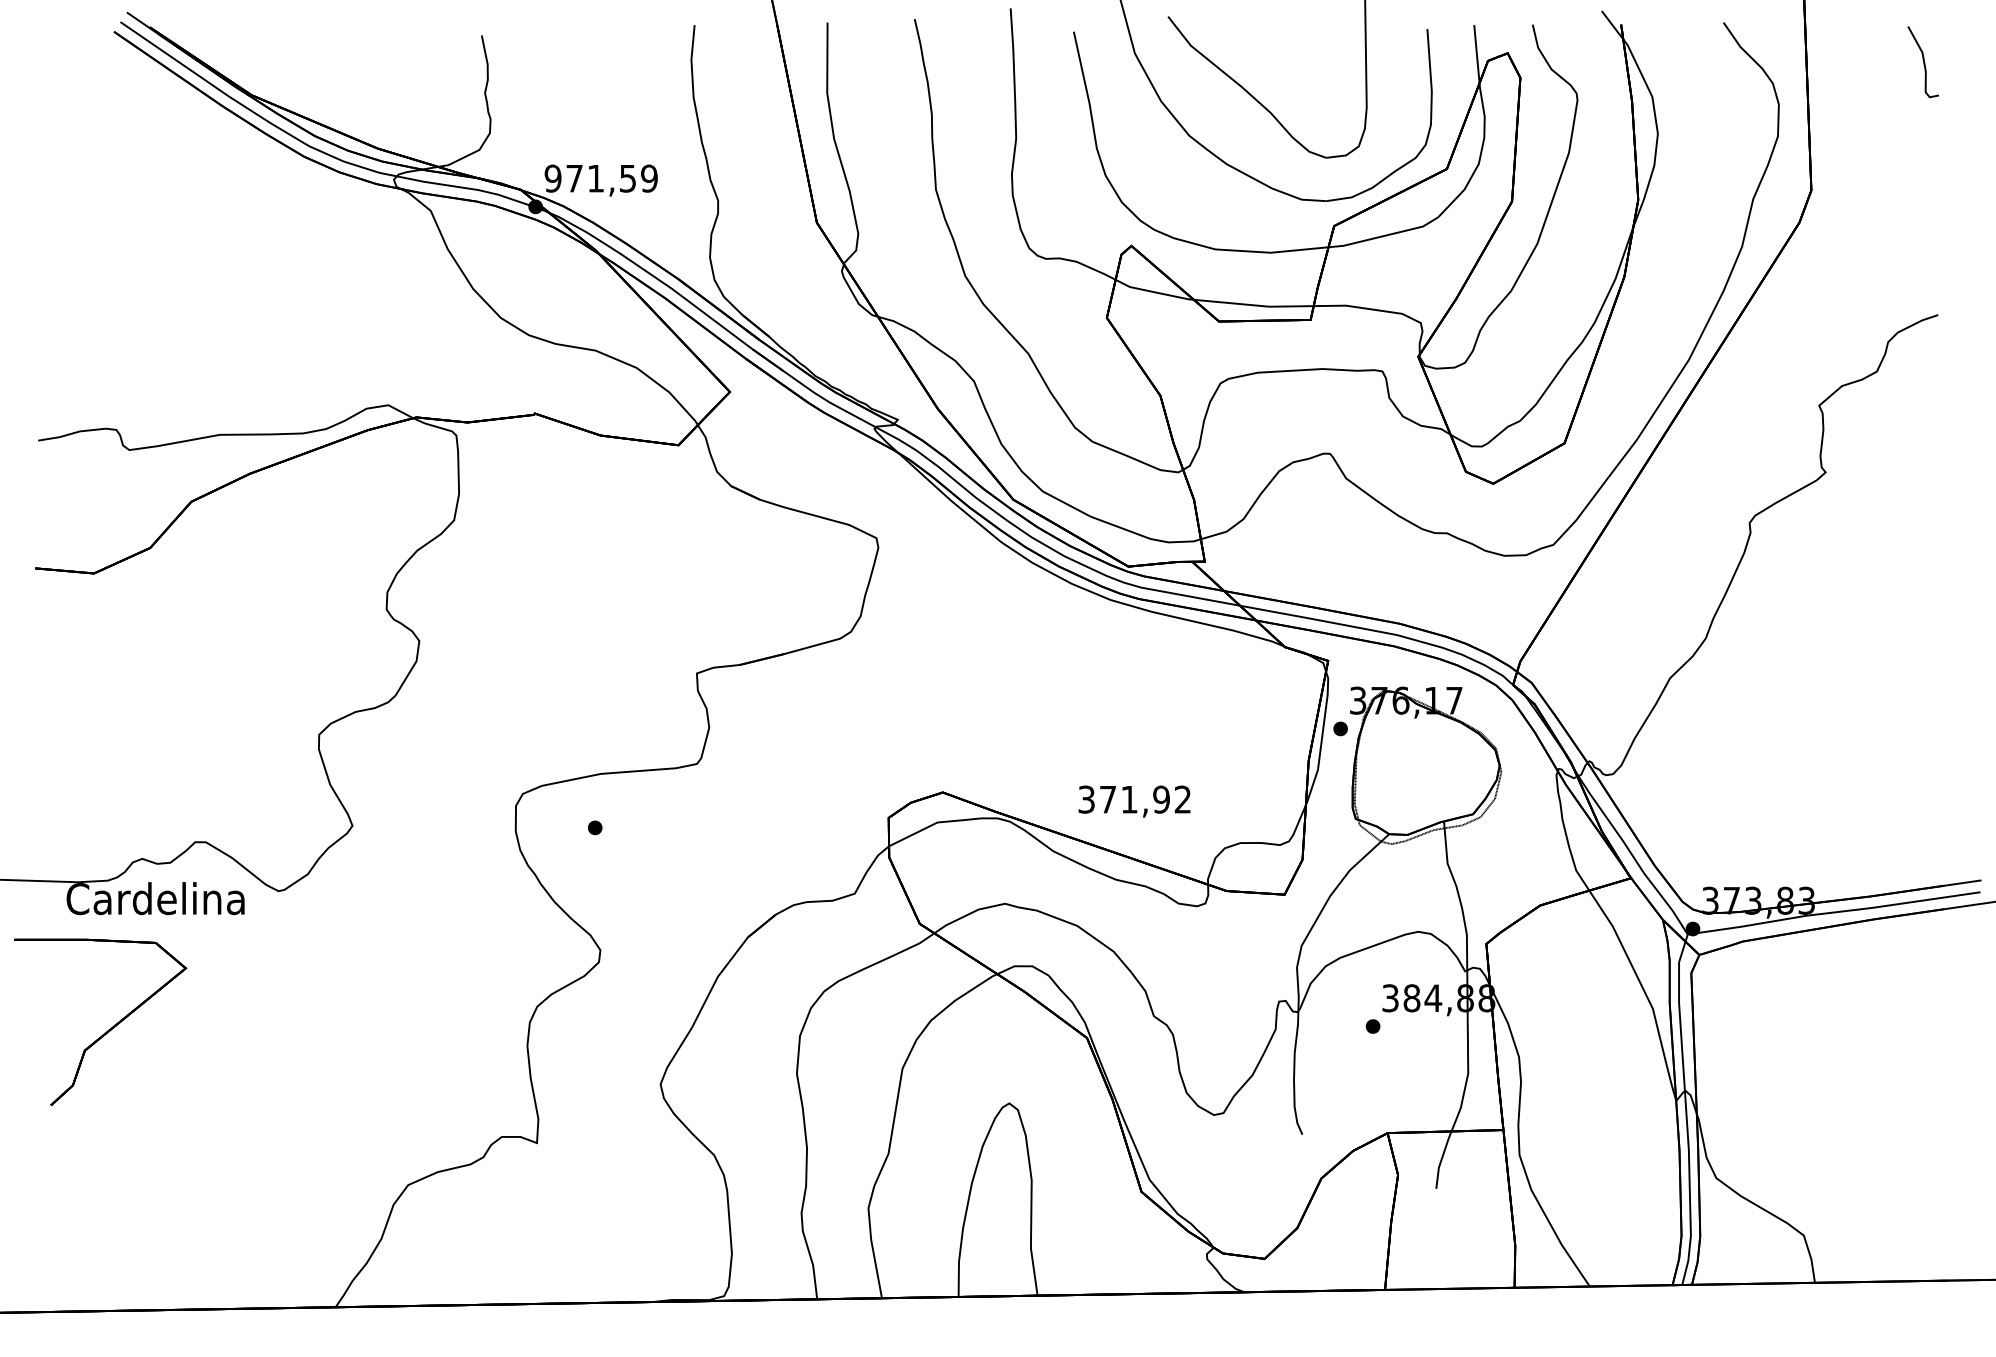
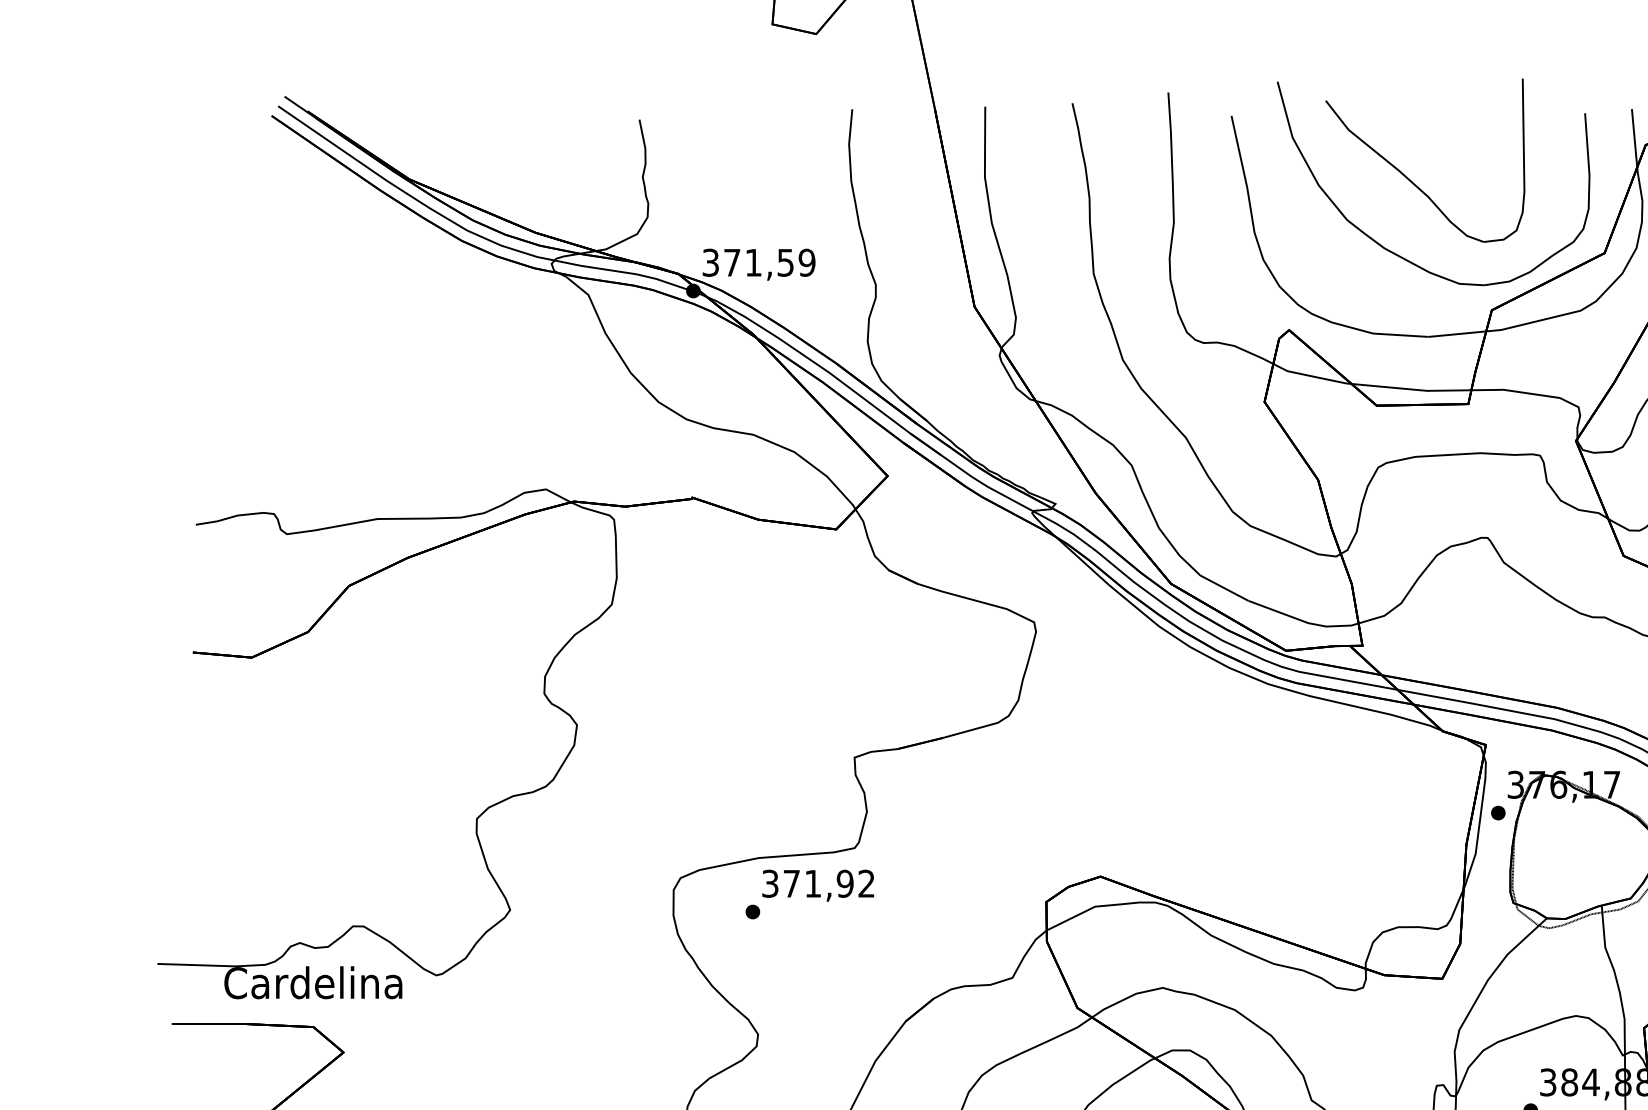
text: (552, 178) -> (710, 262), 971,59 -> 371,59
text: (1134, 801) -> (818, 885), moved

